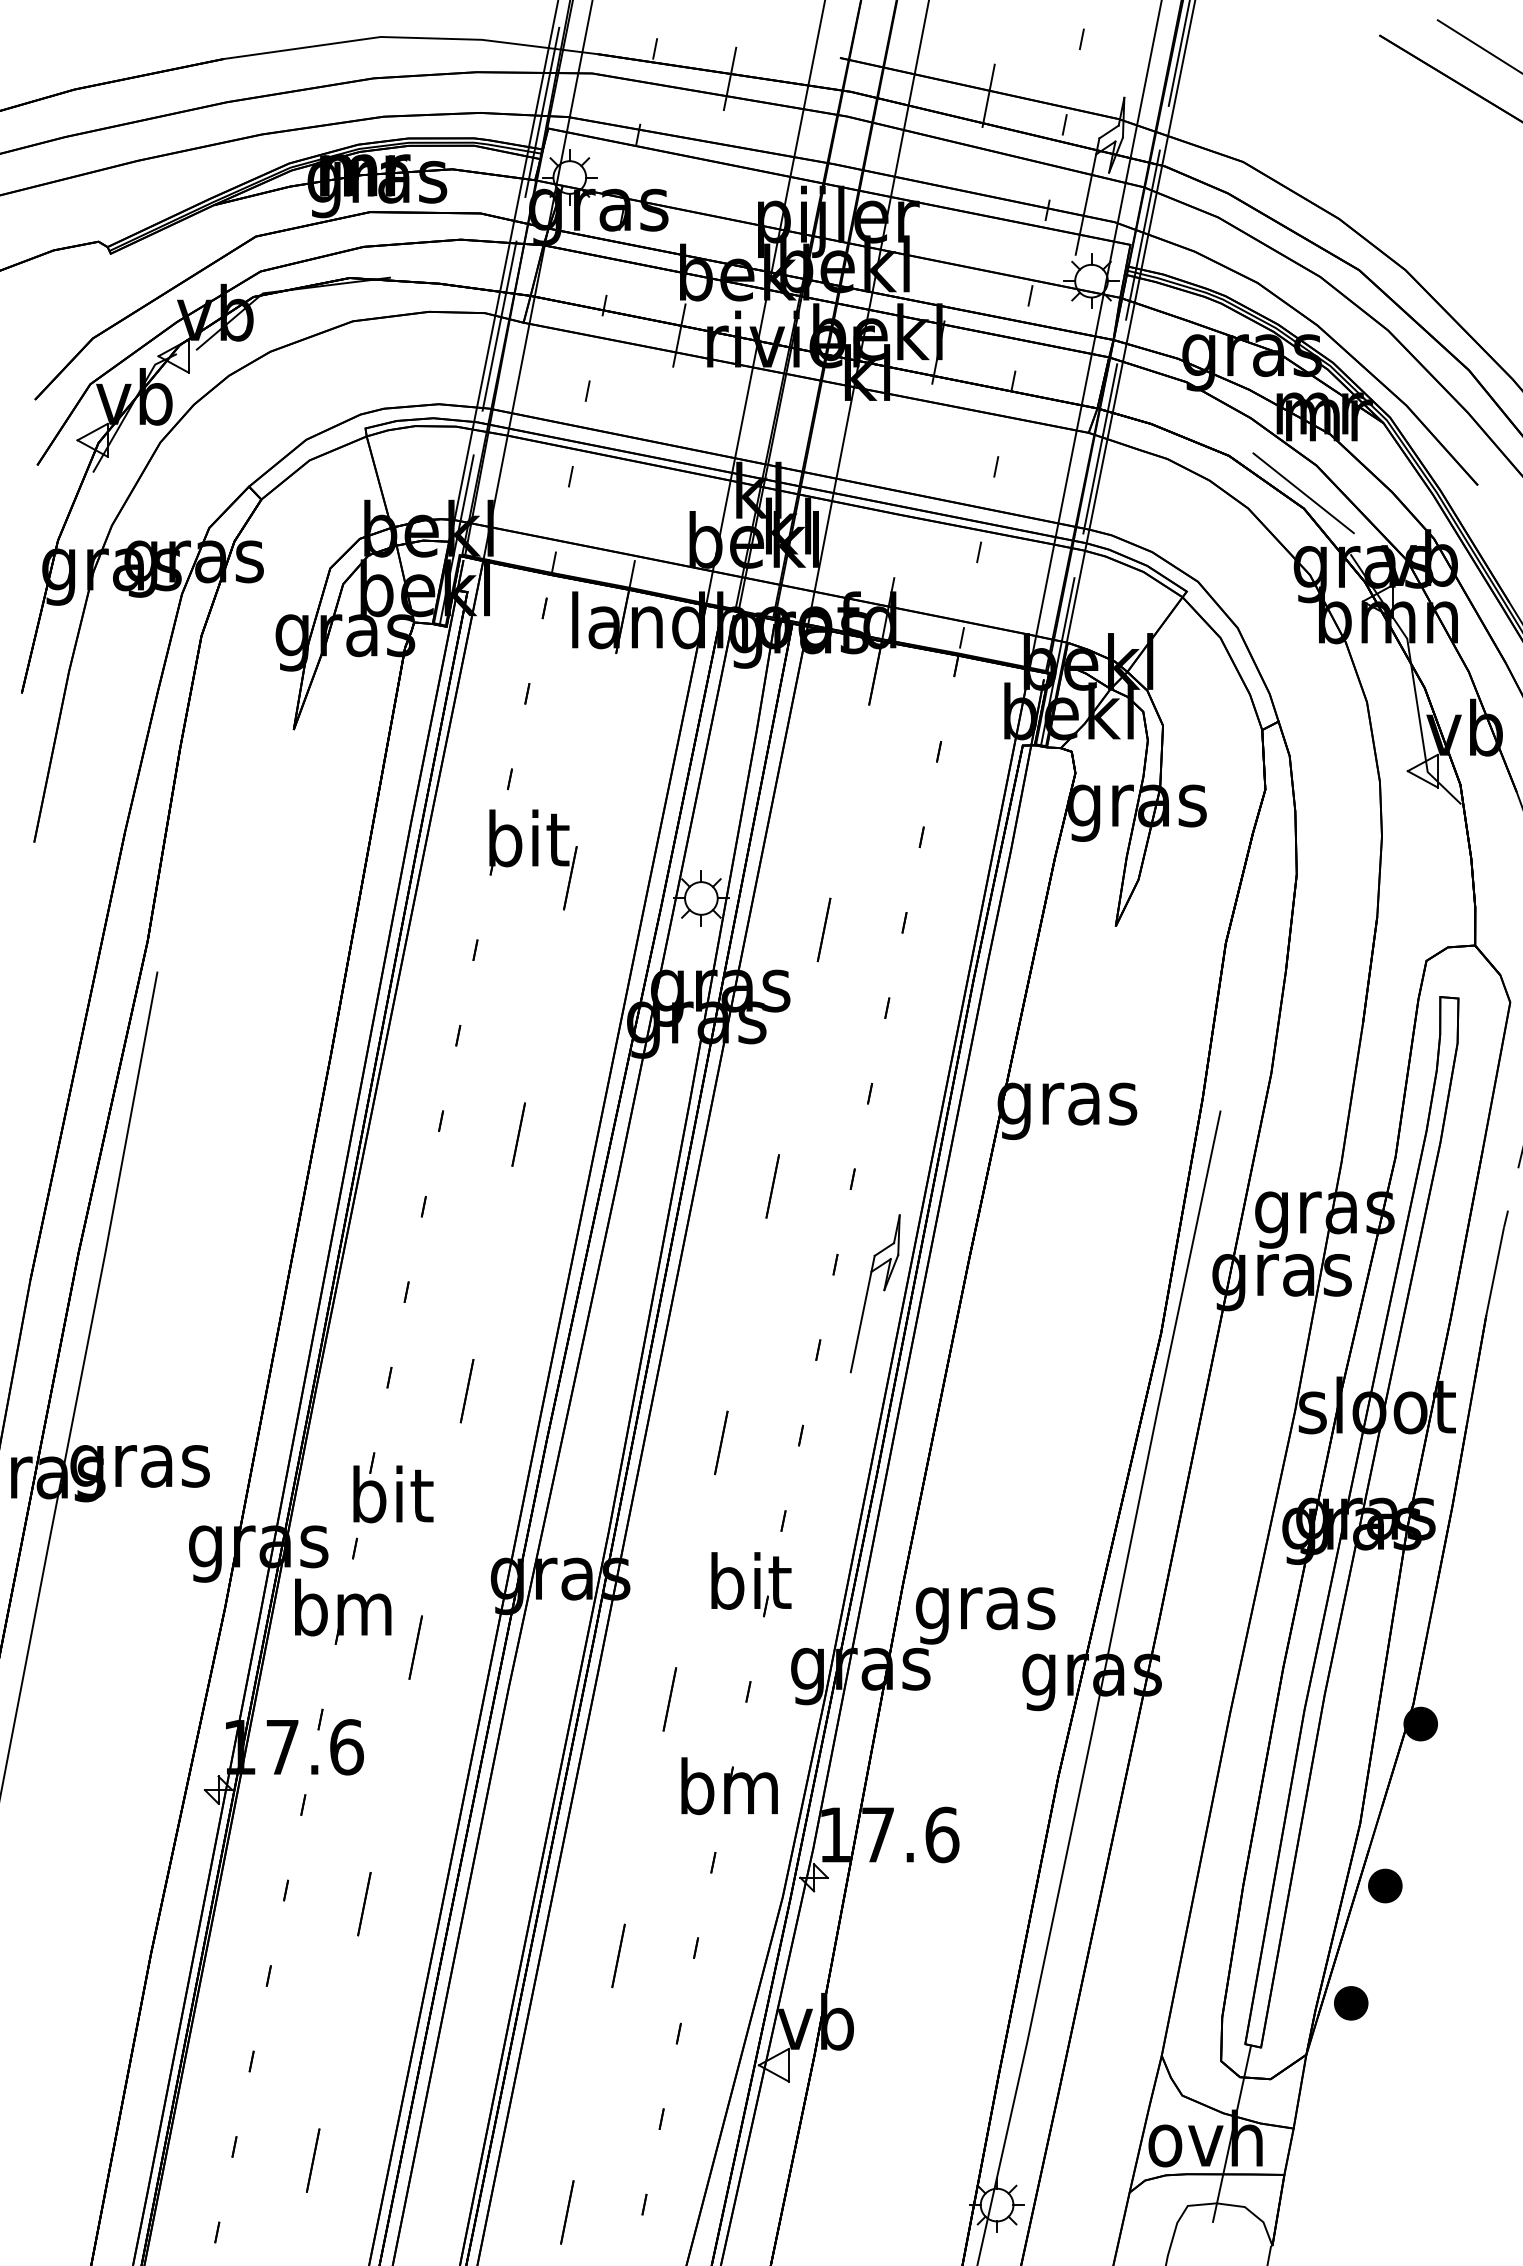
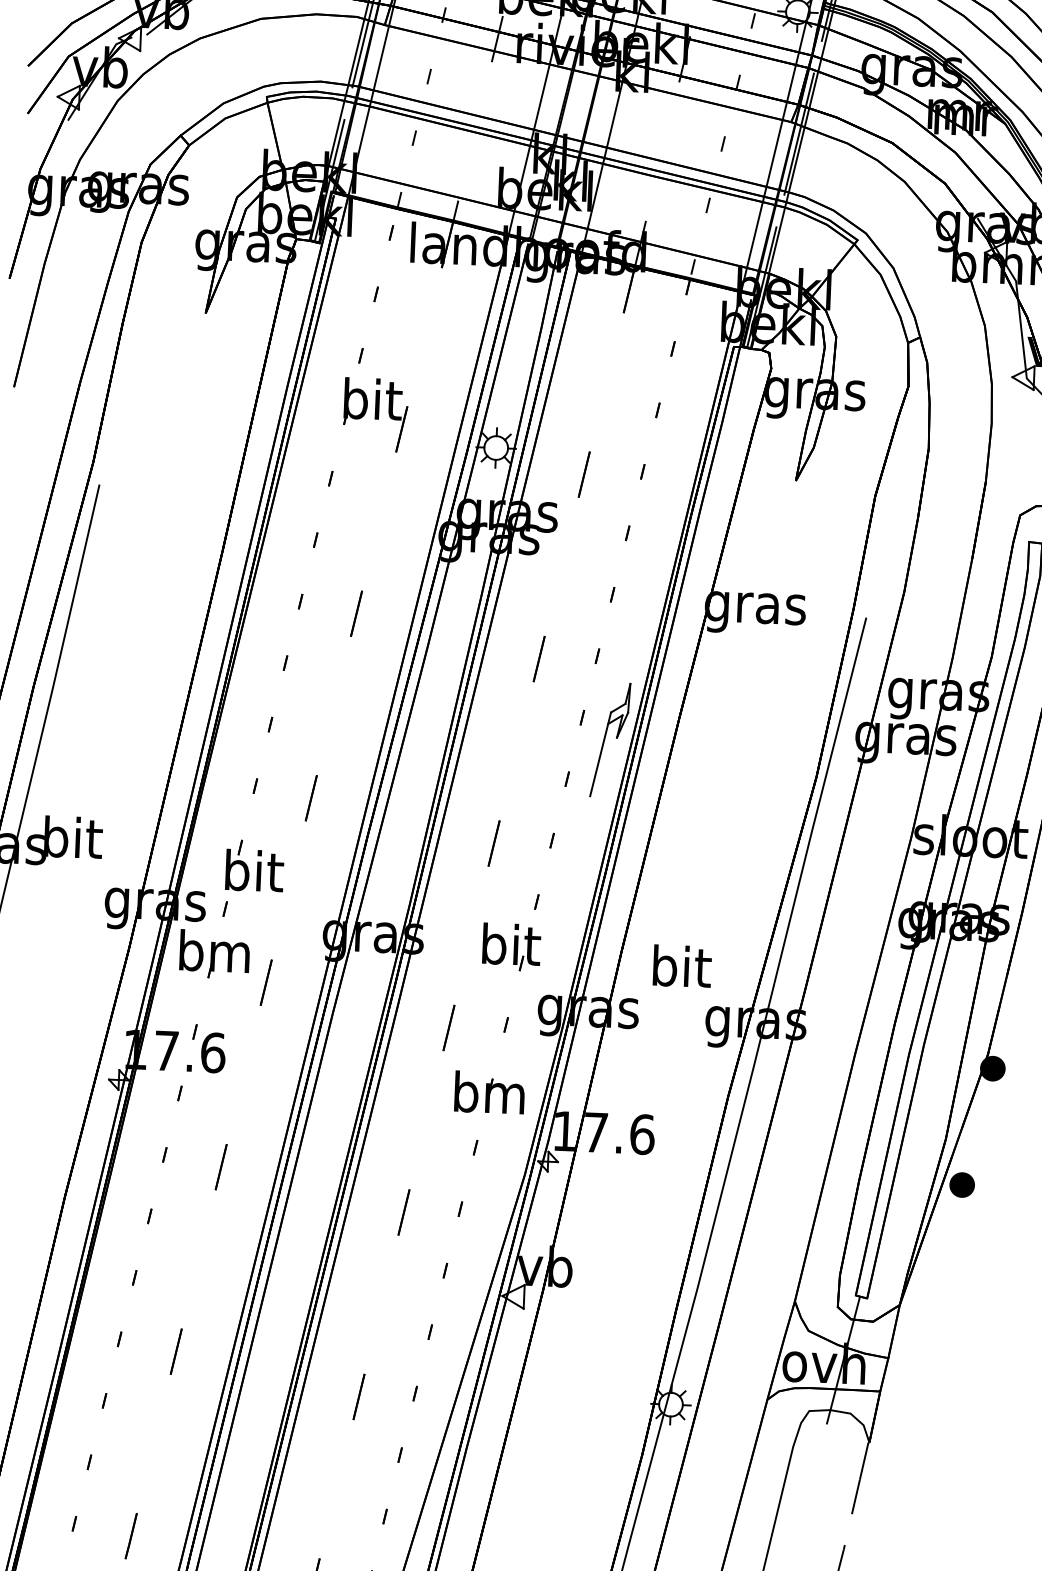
line: (1303, 493) -> (945, 172), removed
text: (139, 1466) -> (71, 842), gras -> bit
text: (985, 1608) -> (680, 971), gras -> bit
part: (1351, 2003) -> (934, 1269), removed

